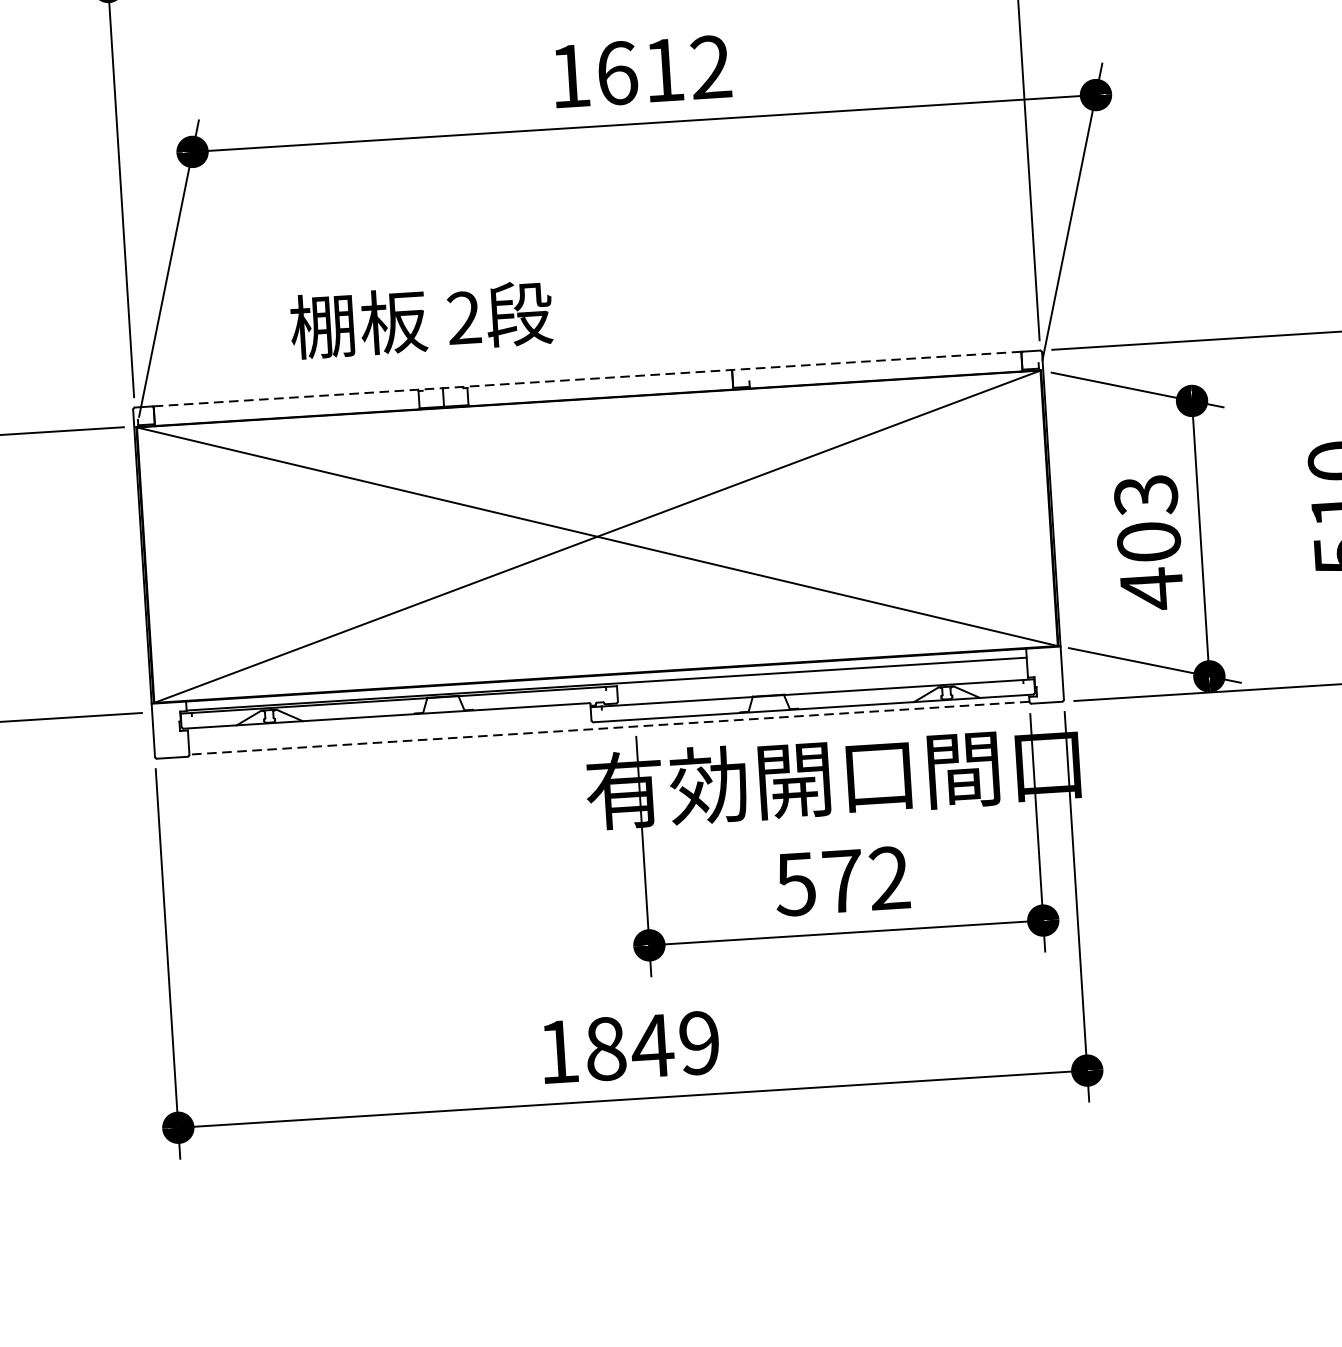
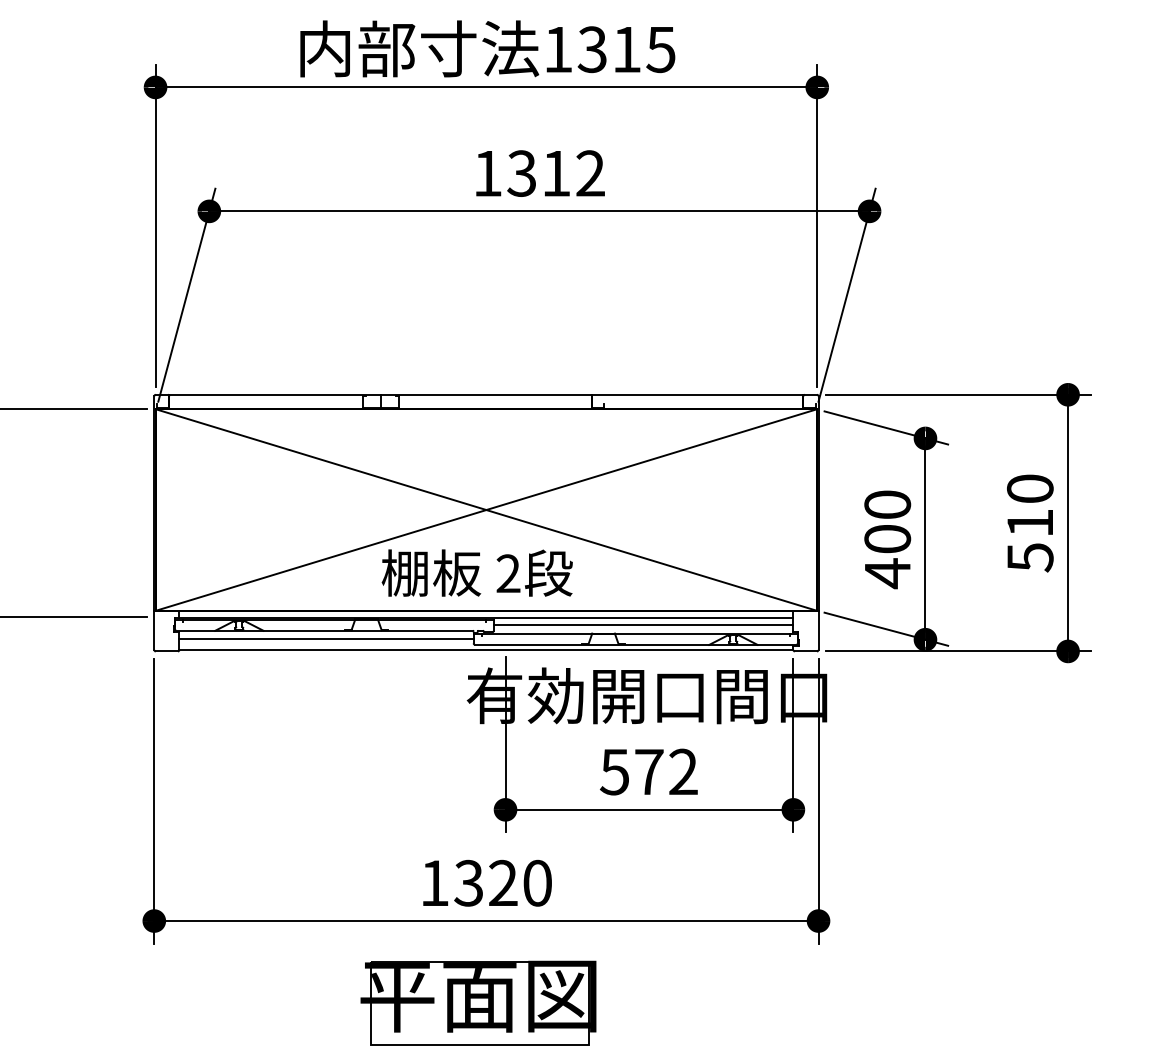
text: (616, 73) -> (521, 173), 1612 -> 1312
text: (420, 319) -> (476, 572), moved
line: (587, 378) -> (486, 394), dashed -> solid
text: (1145, 494) -> (887, 504), 403 -> 400
line: (822, 681) -> (643, 625), added
line: (389, 727) -> (326, 639), added
line: (609, 727) -> (486, 649), dashed -> solid
text: (651, 1045) -> (502, 882), 1849 -> 1320
part: (628, 1211) -> (478, 1002), added

